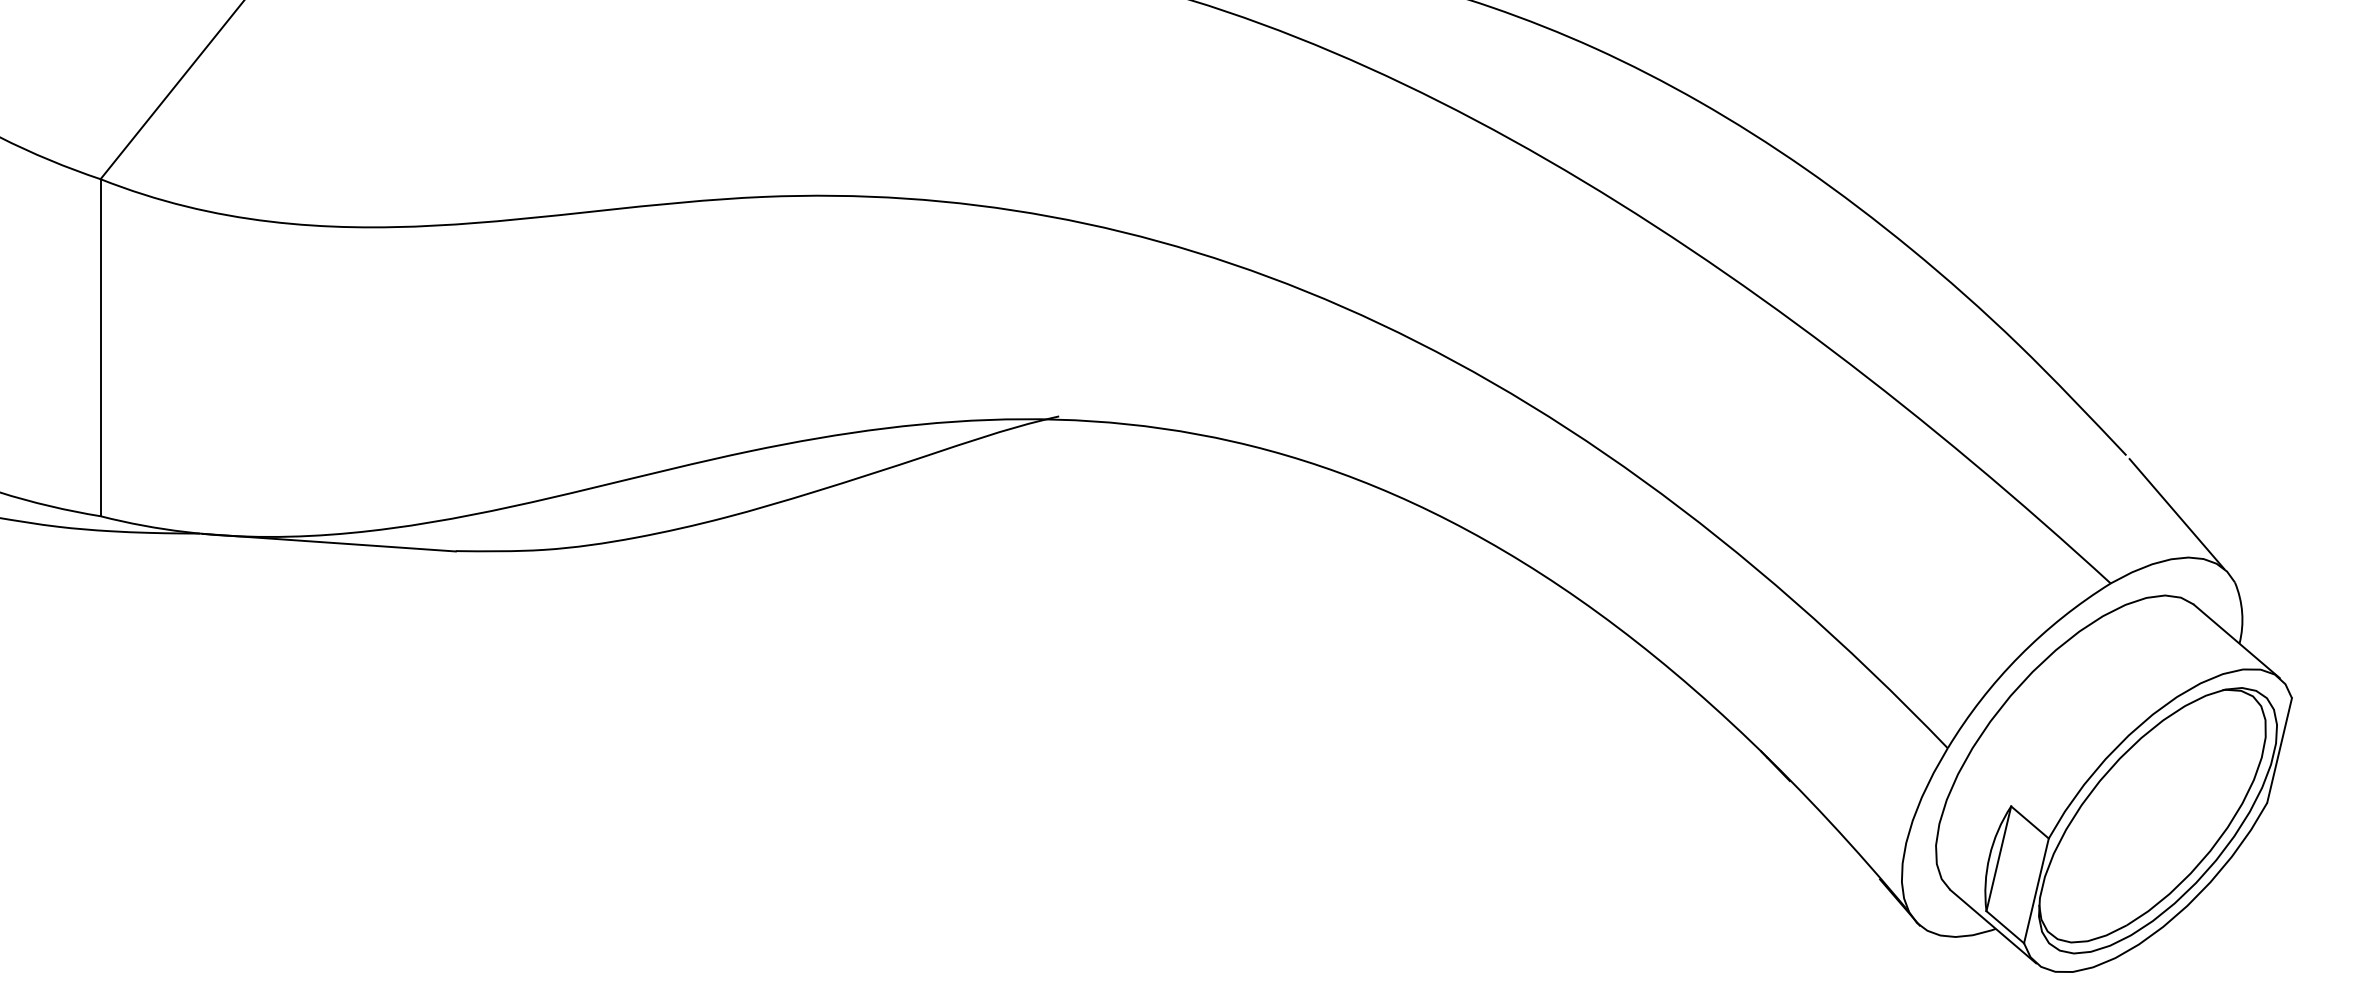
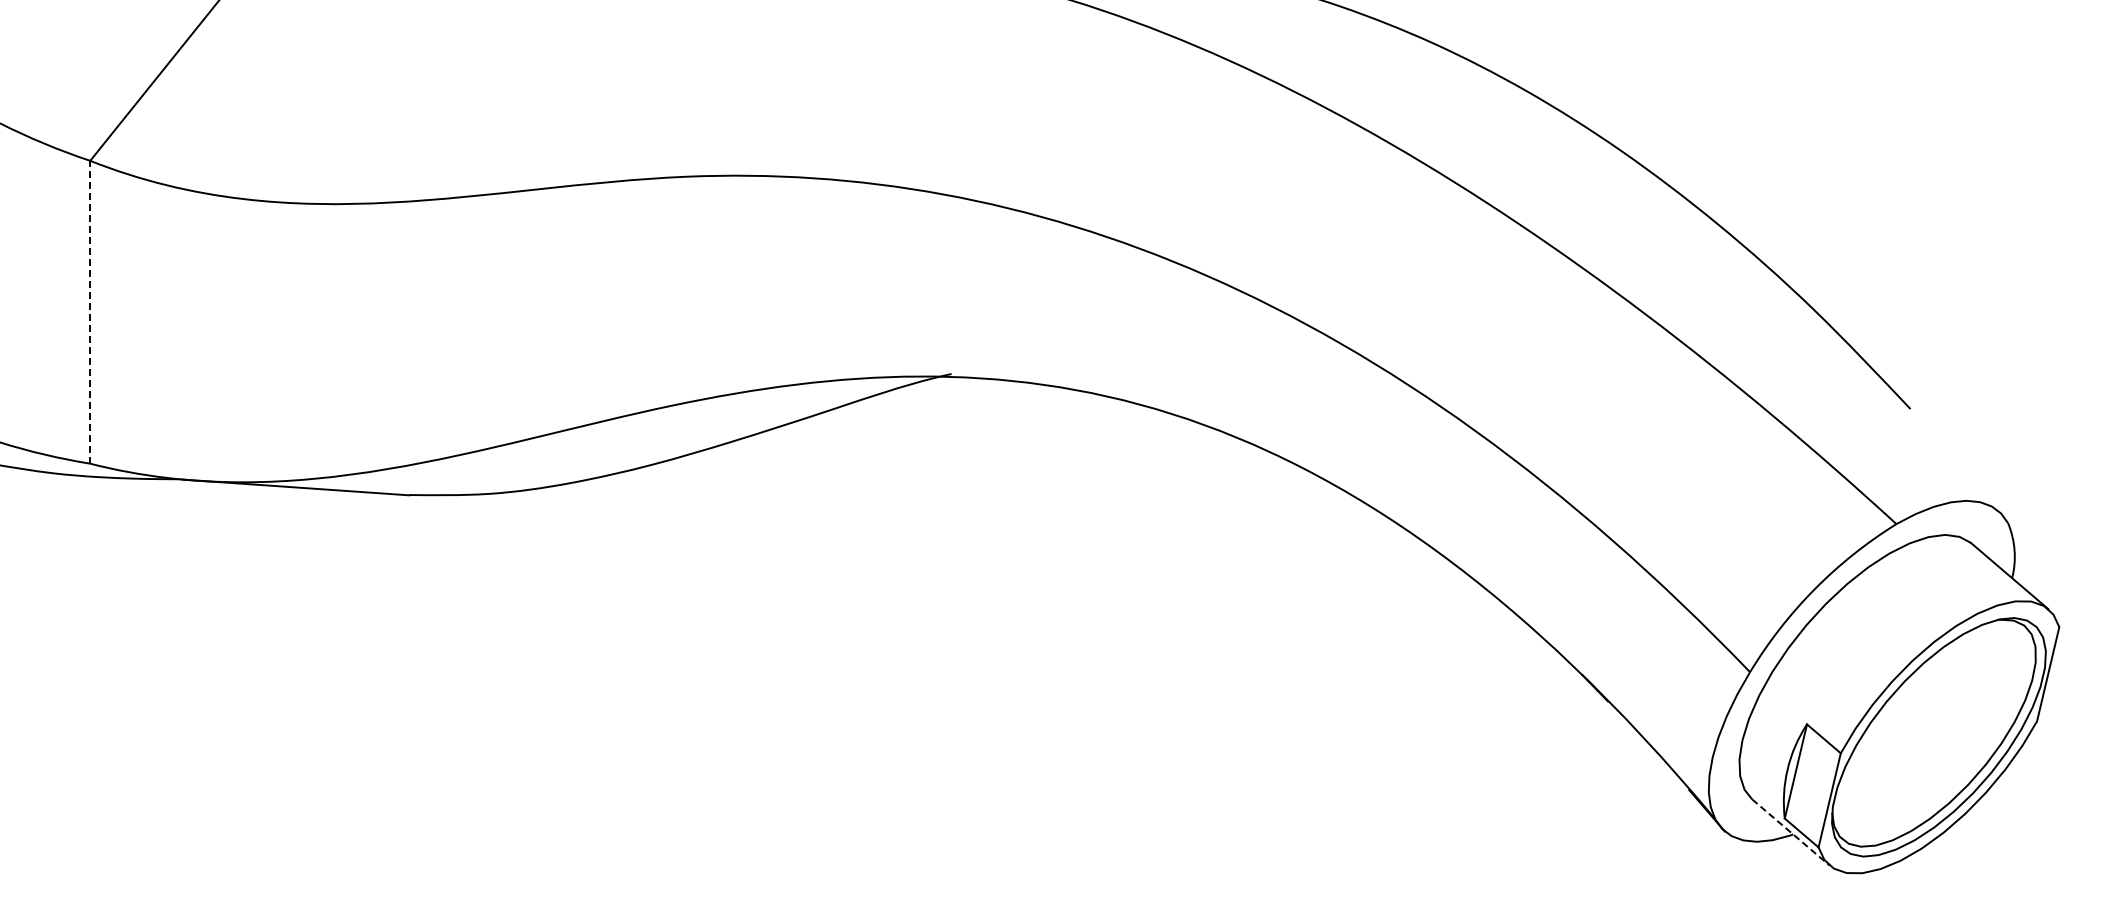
line: (100, 346) -> (90, 311), solid -> dashed
line: (2176, 513) -> (1955, 461), removed
line: (1992, 926) -> (1790, 832), solid -> dashed

